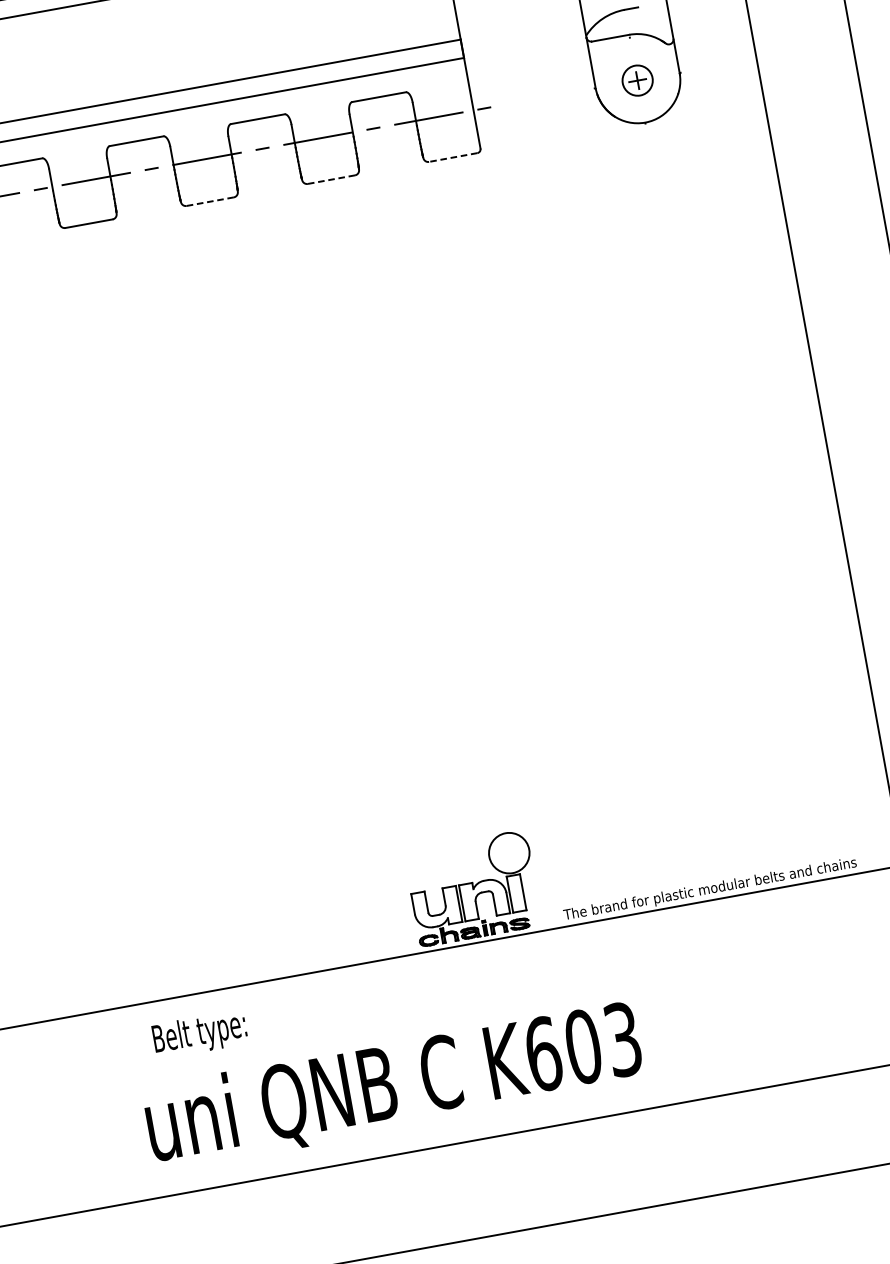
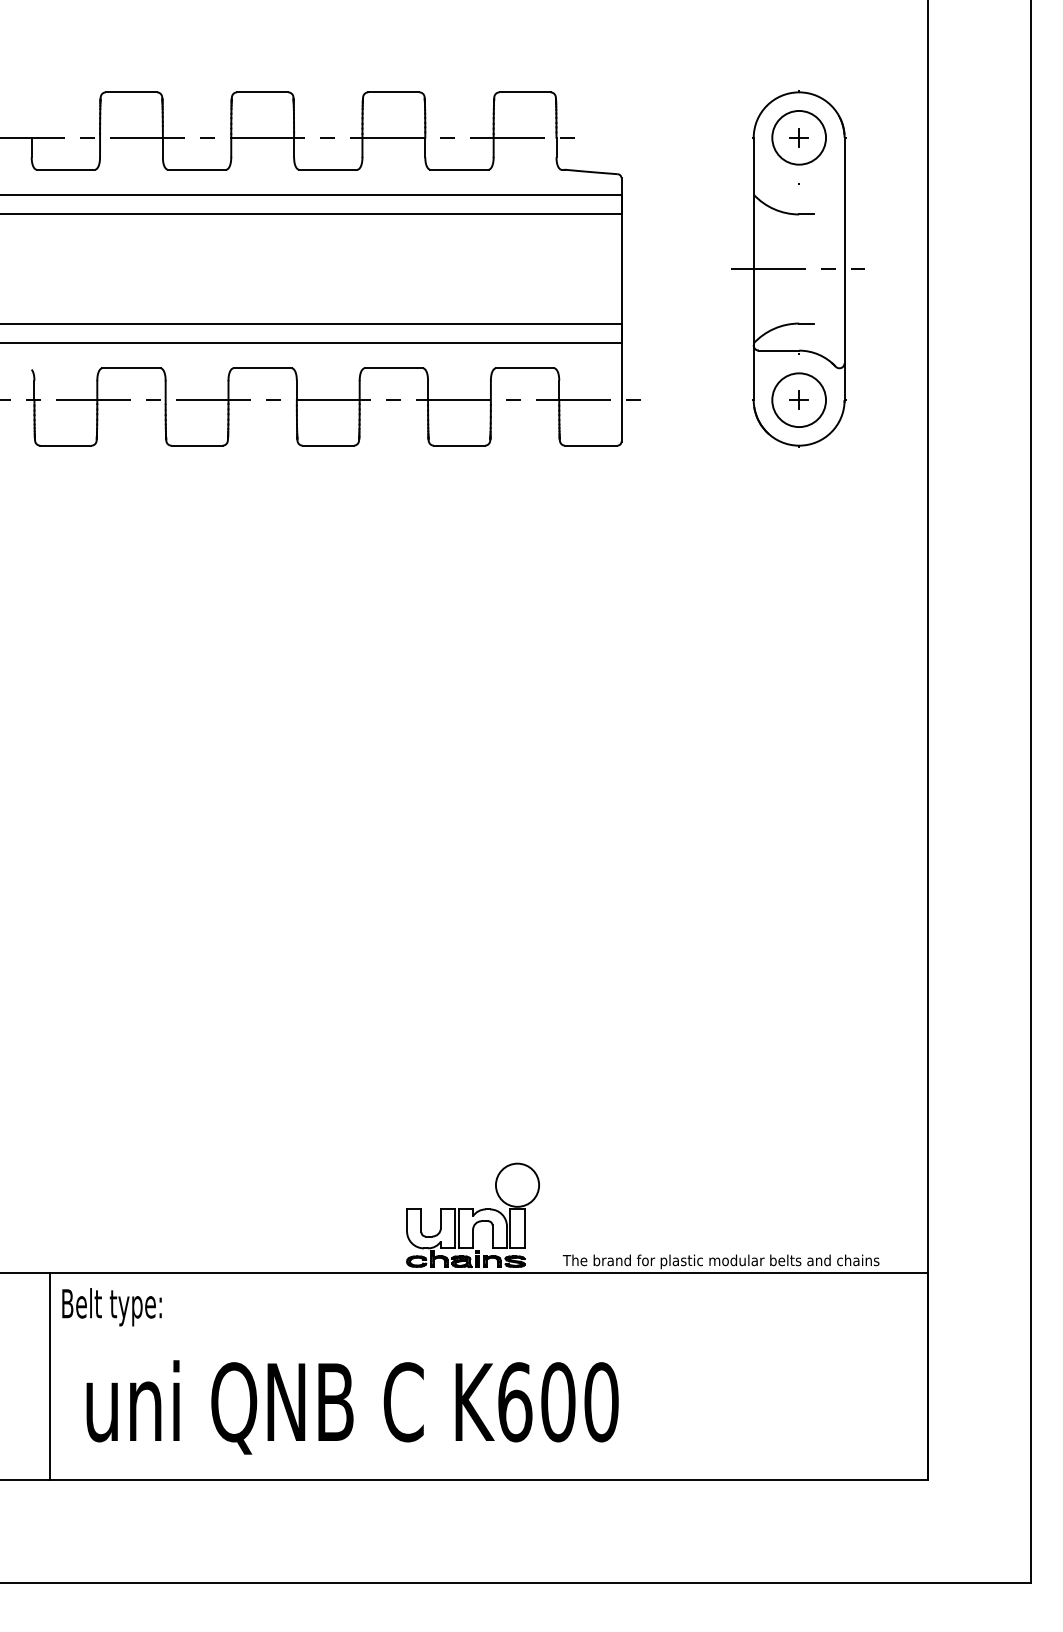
circle: (638, 80) -> (799, 400), size x1.67
line: (452, 157) -> (590, 445), dashed -> solid
line: (331, 179) -> (459, 445), dashed -> solid
line: (210, 201) -> (328, 445), dashed -> solid
text: (199, 1034) -> (111, 1307), moved
text: (623, 1039) -> (601, 1402), K603 -> K600
line: (108, 1108) -> (49, 1376), added

